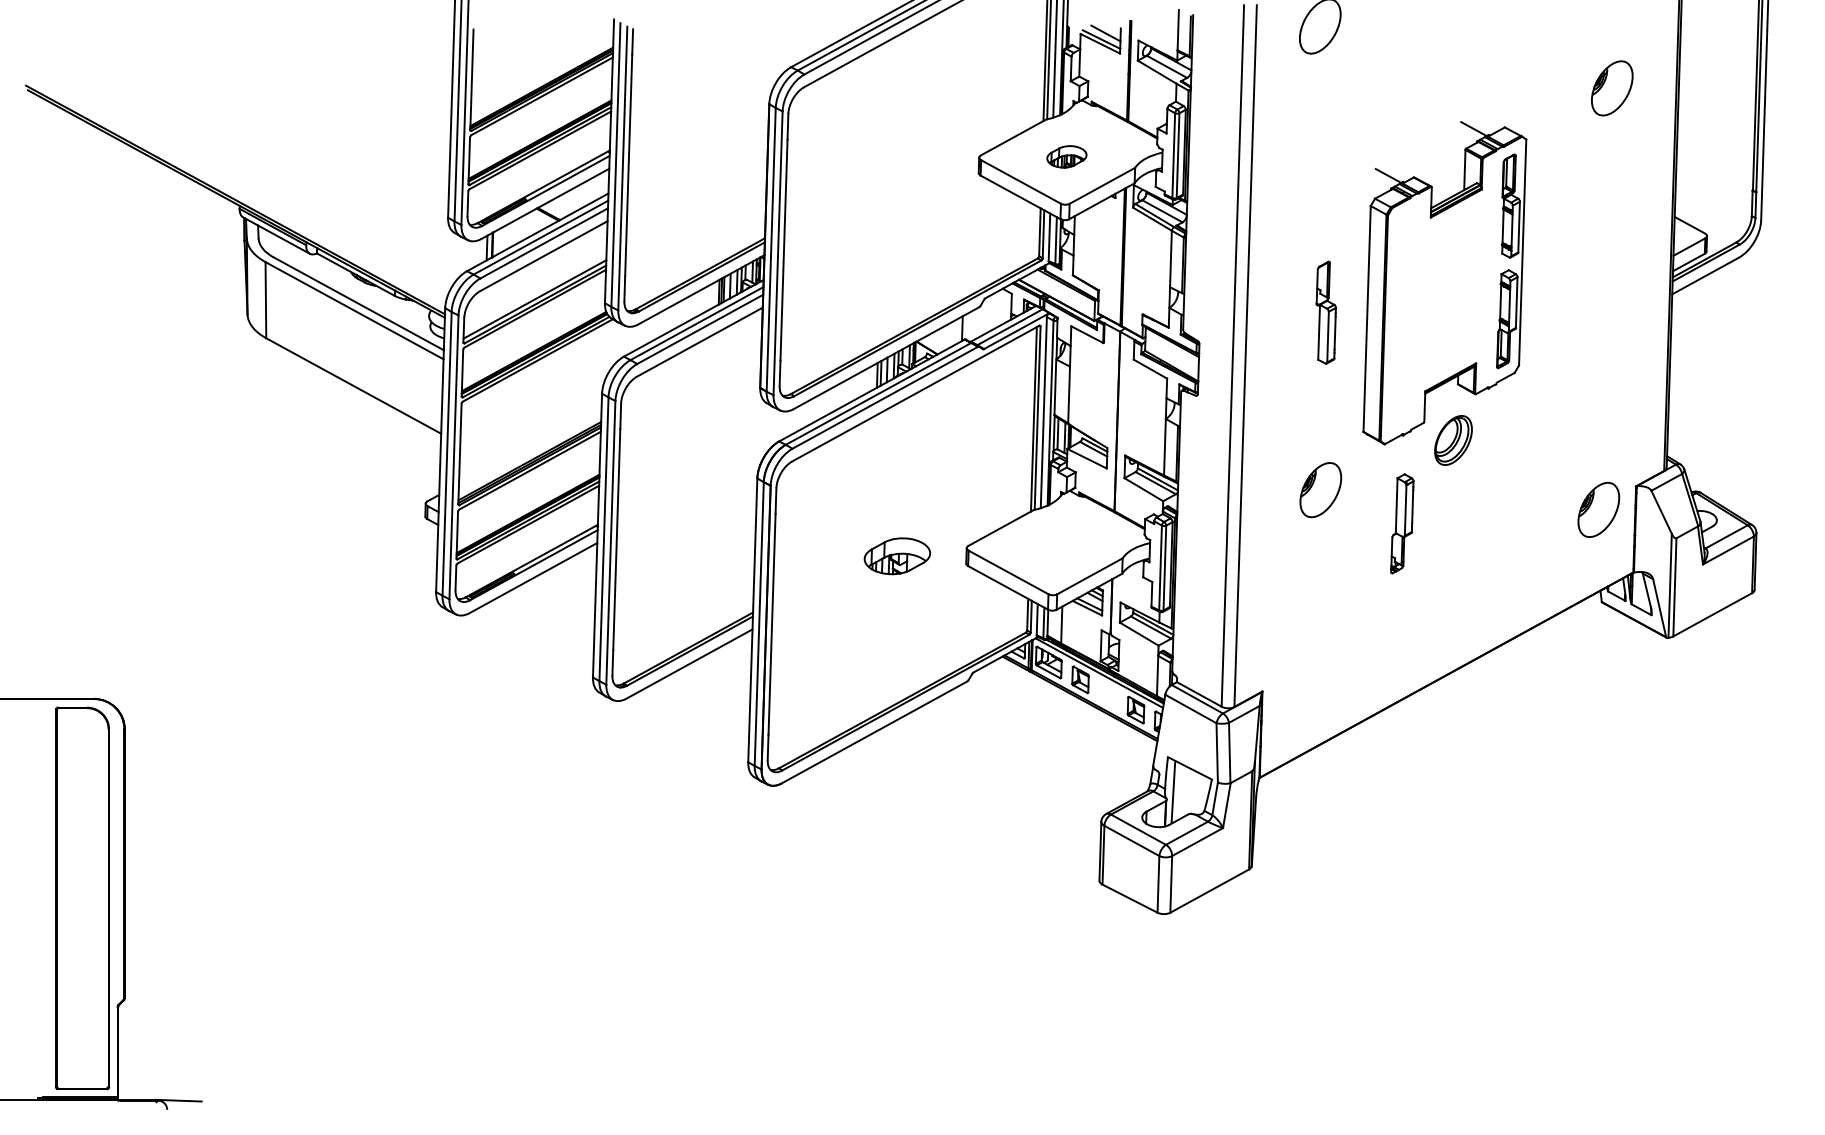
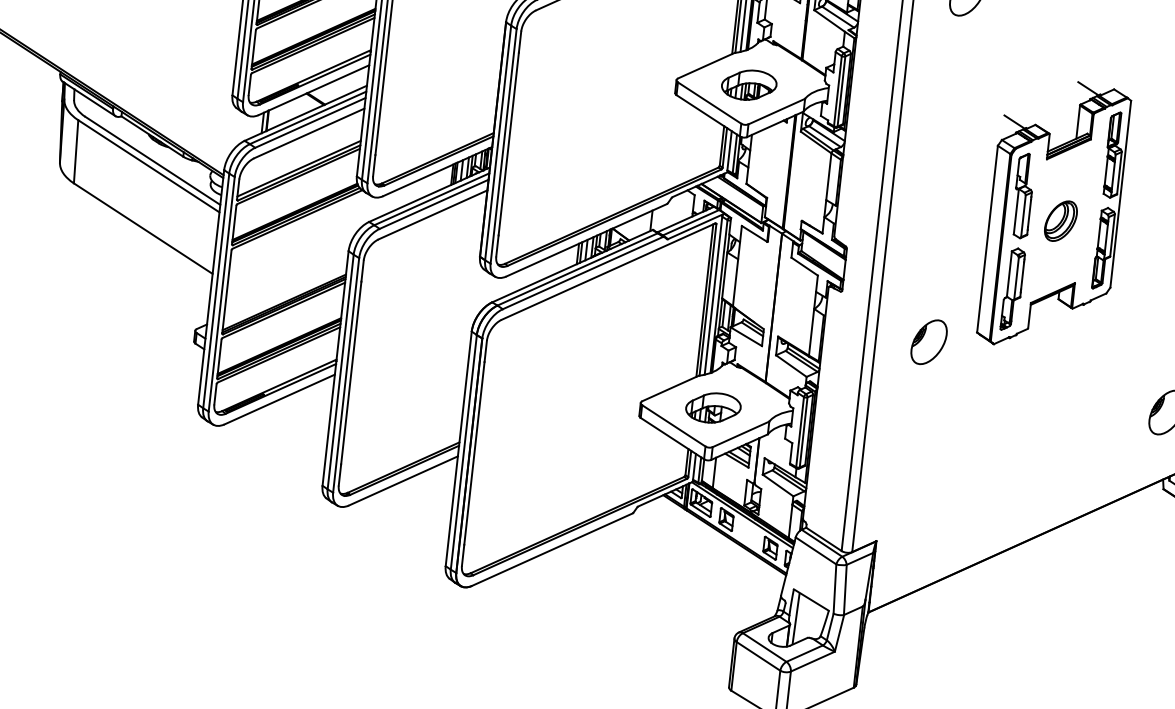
part: (1066, 156) -> (748, 84), size x1.67
part: (1325, 312) -> (1022, 195), moved
part: (1453, 440) -> (1060, 221), moved
part: (1320, 490) -> (928, 342), moved
part: (1402, 523) -> (1013, 289), moved
part: (897, 556) -> (713, 408), moved

